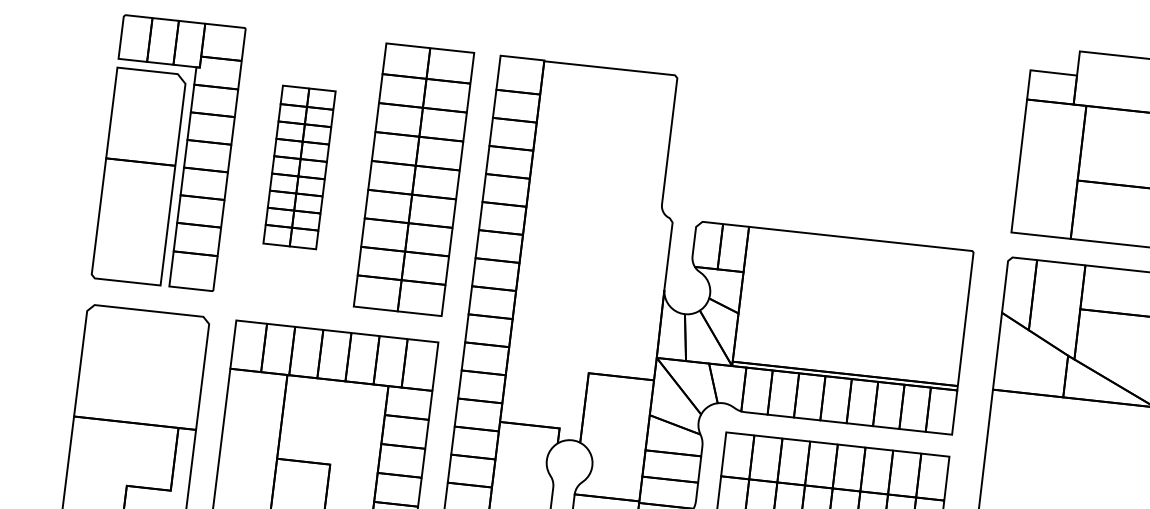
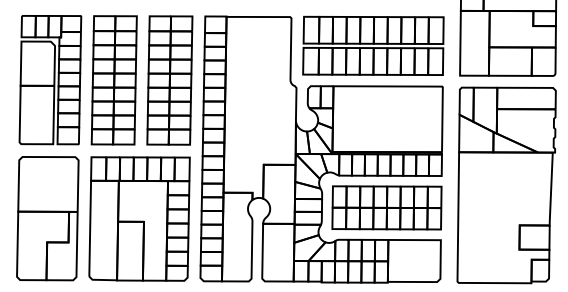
part: (840, 151) -> (373, 45), added
part: (298, 167) -> (113, 80), size x1.67

